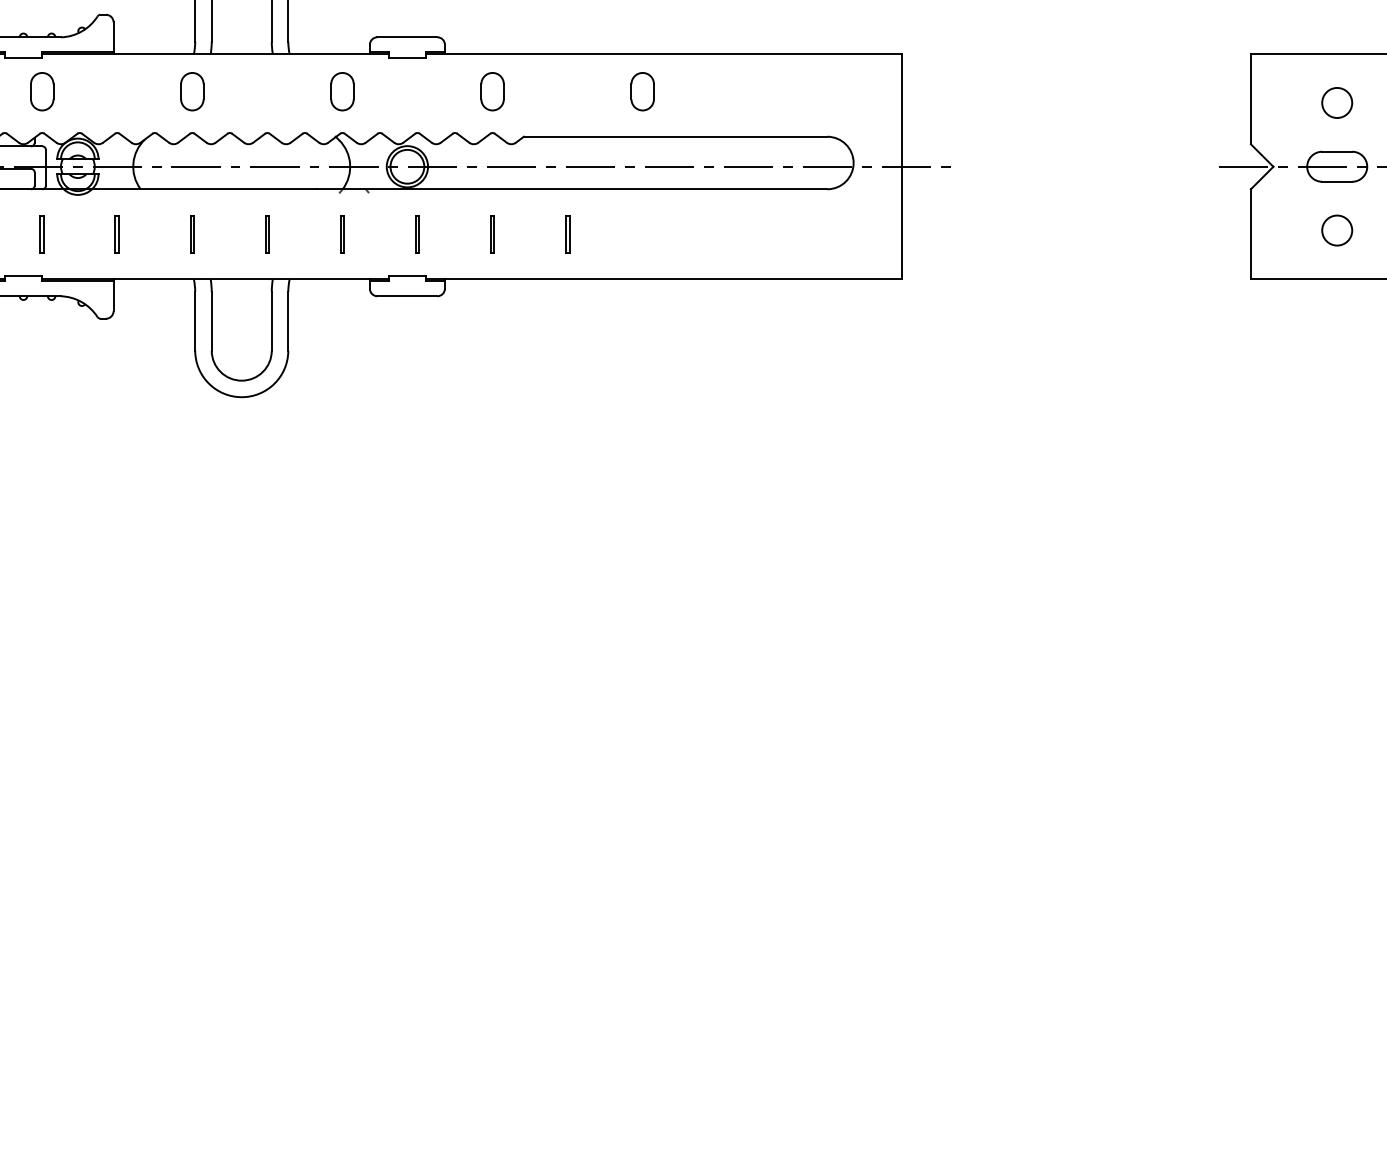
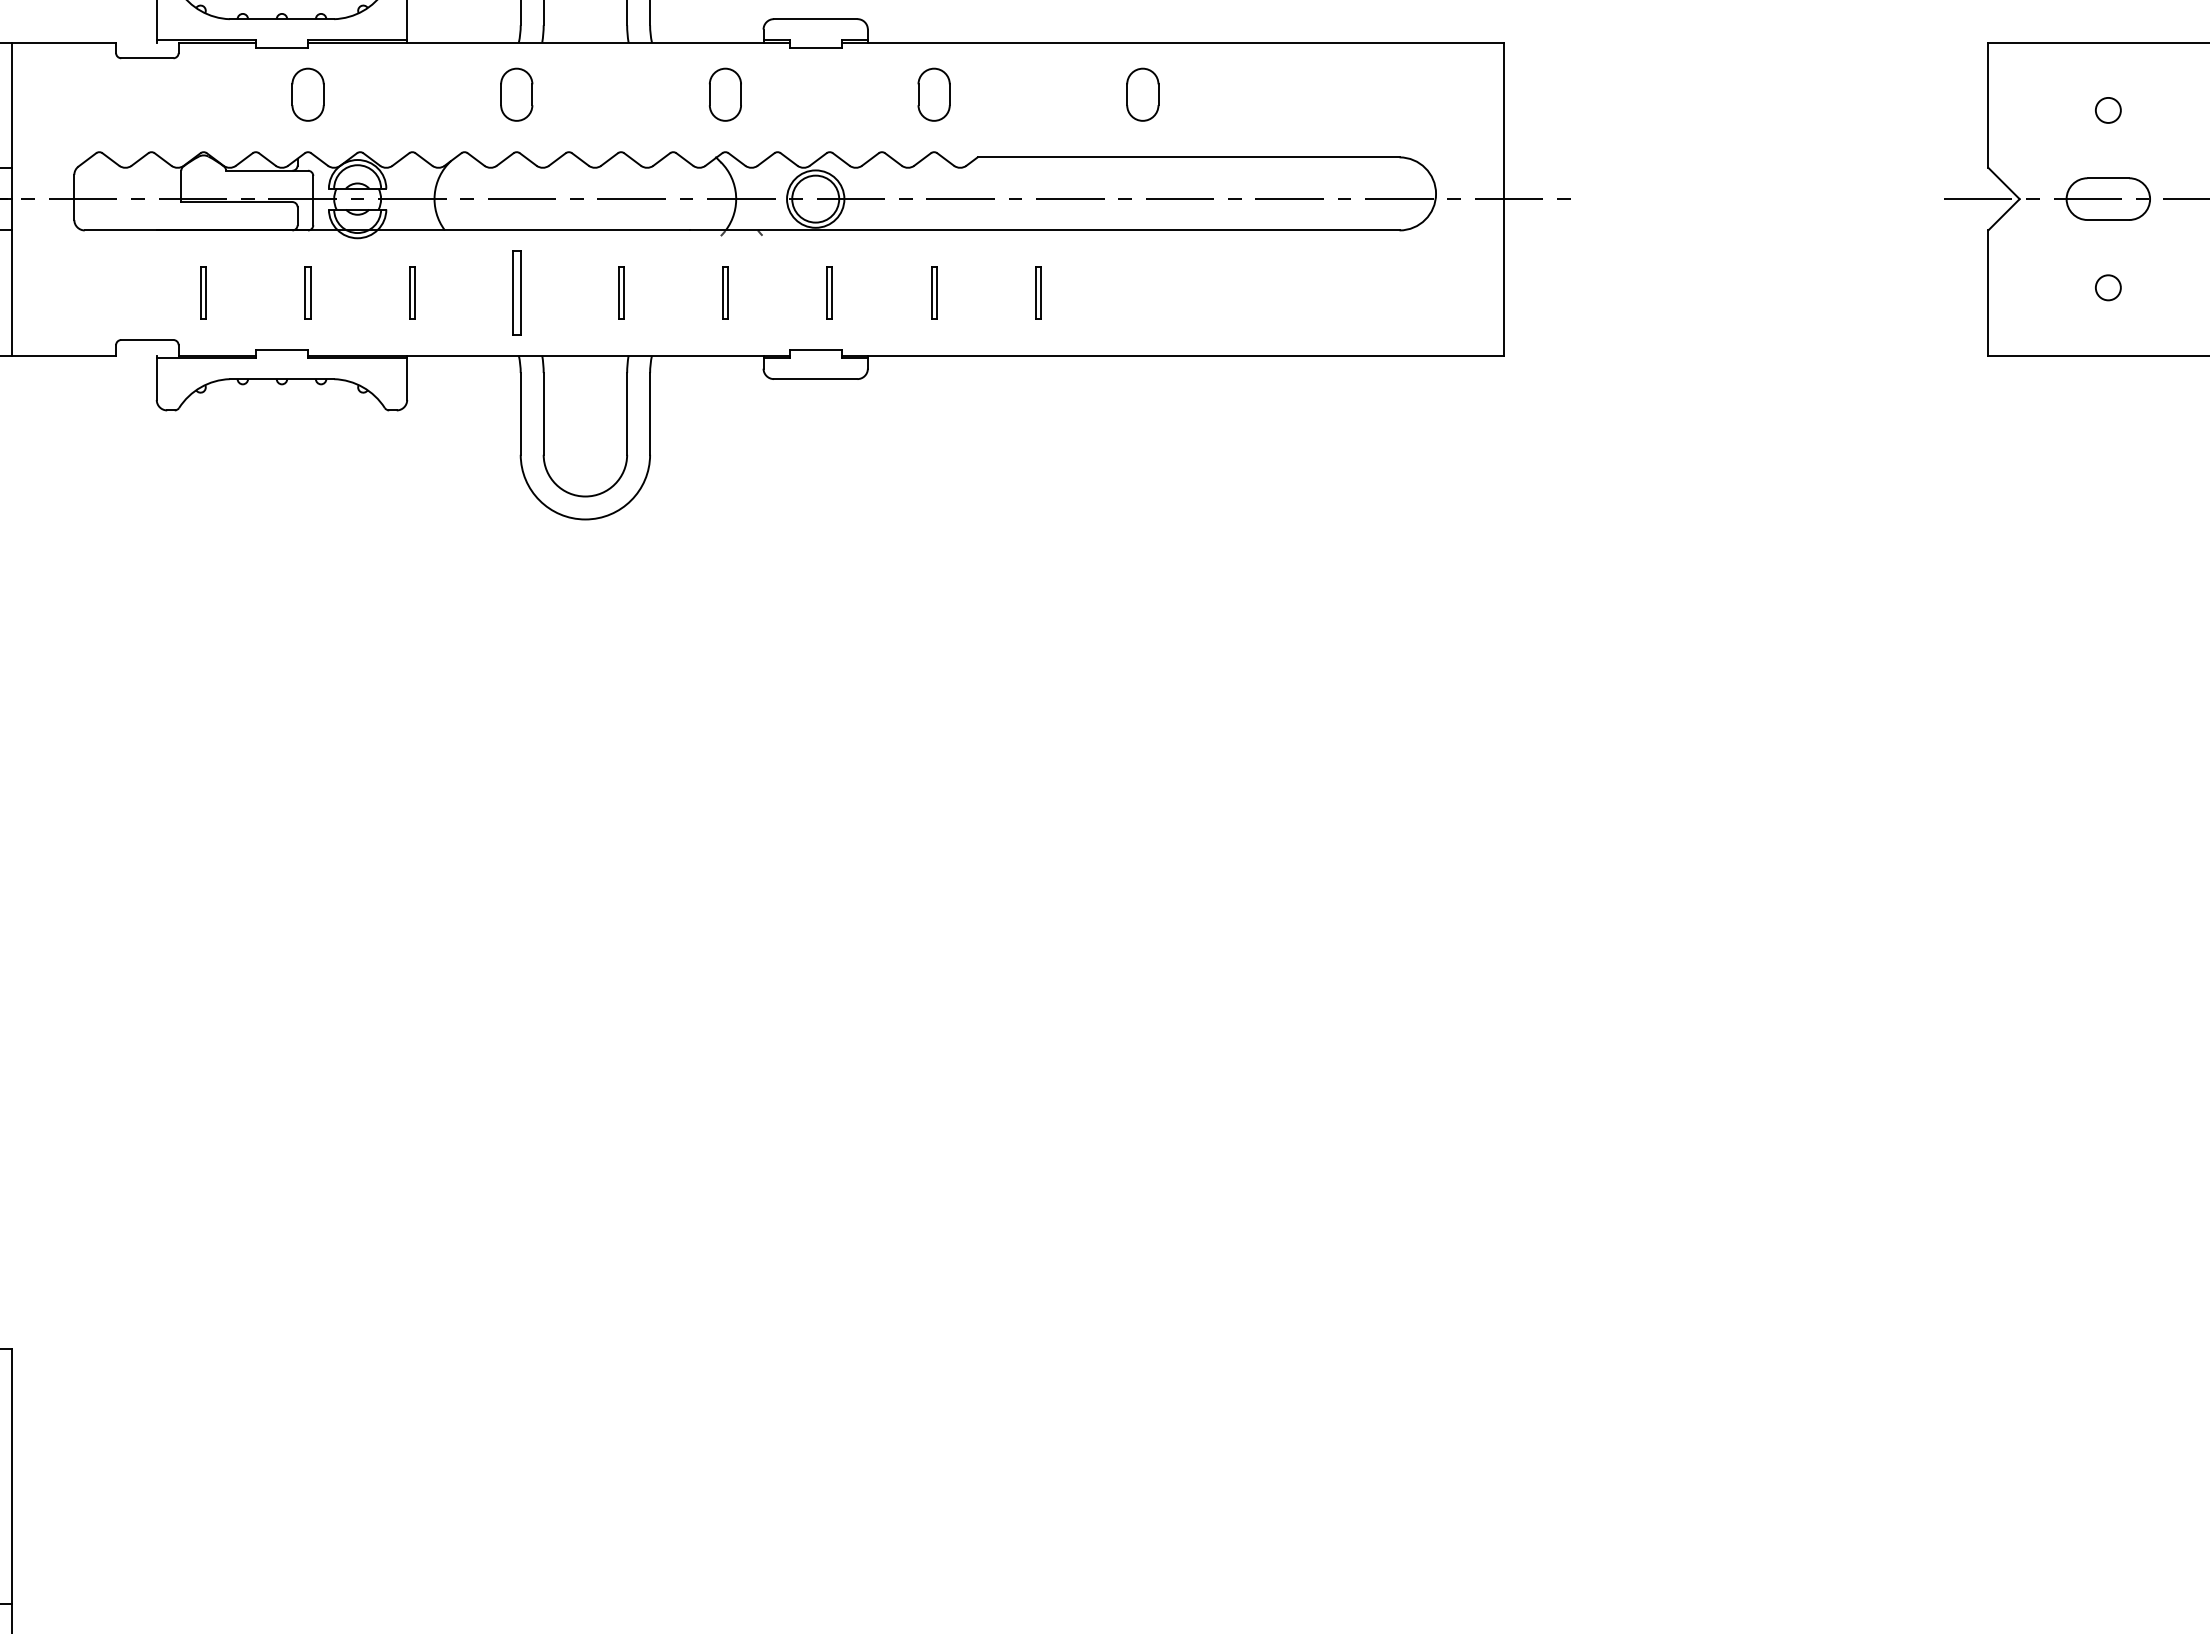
circle: (1337, 103) -> (2108, 110), size x0.6
circle: (1337, 230) -> (2108, 287), size x0.6
part: (192, 233) -> (516, 292), size x1.6

